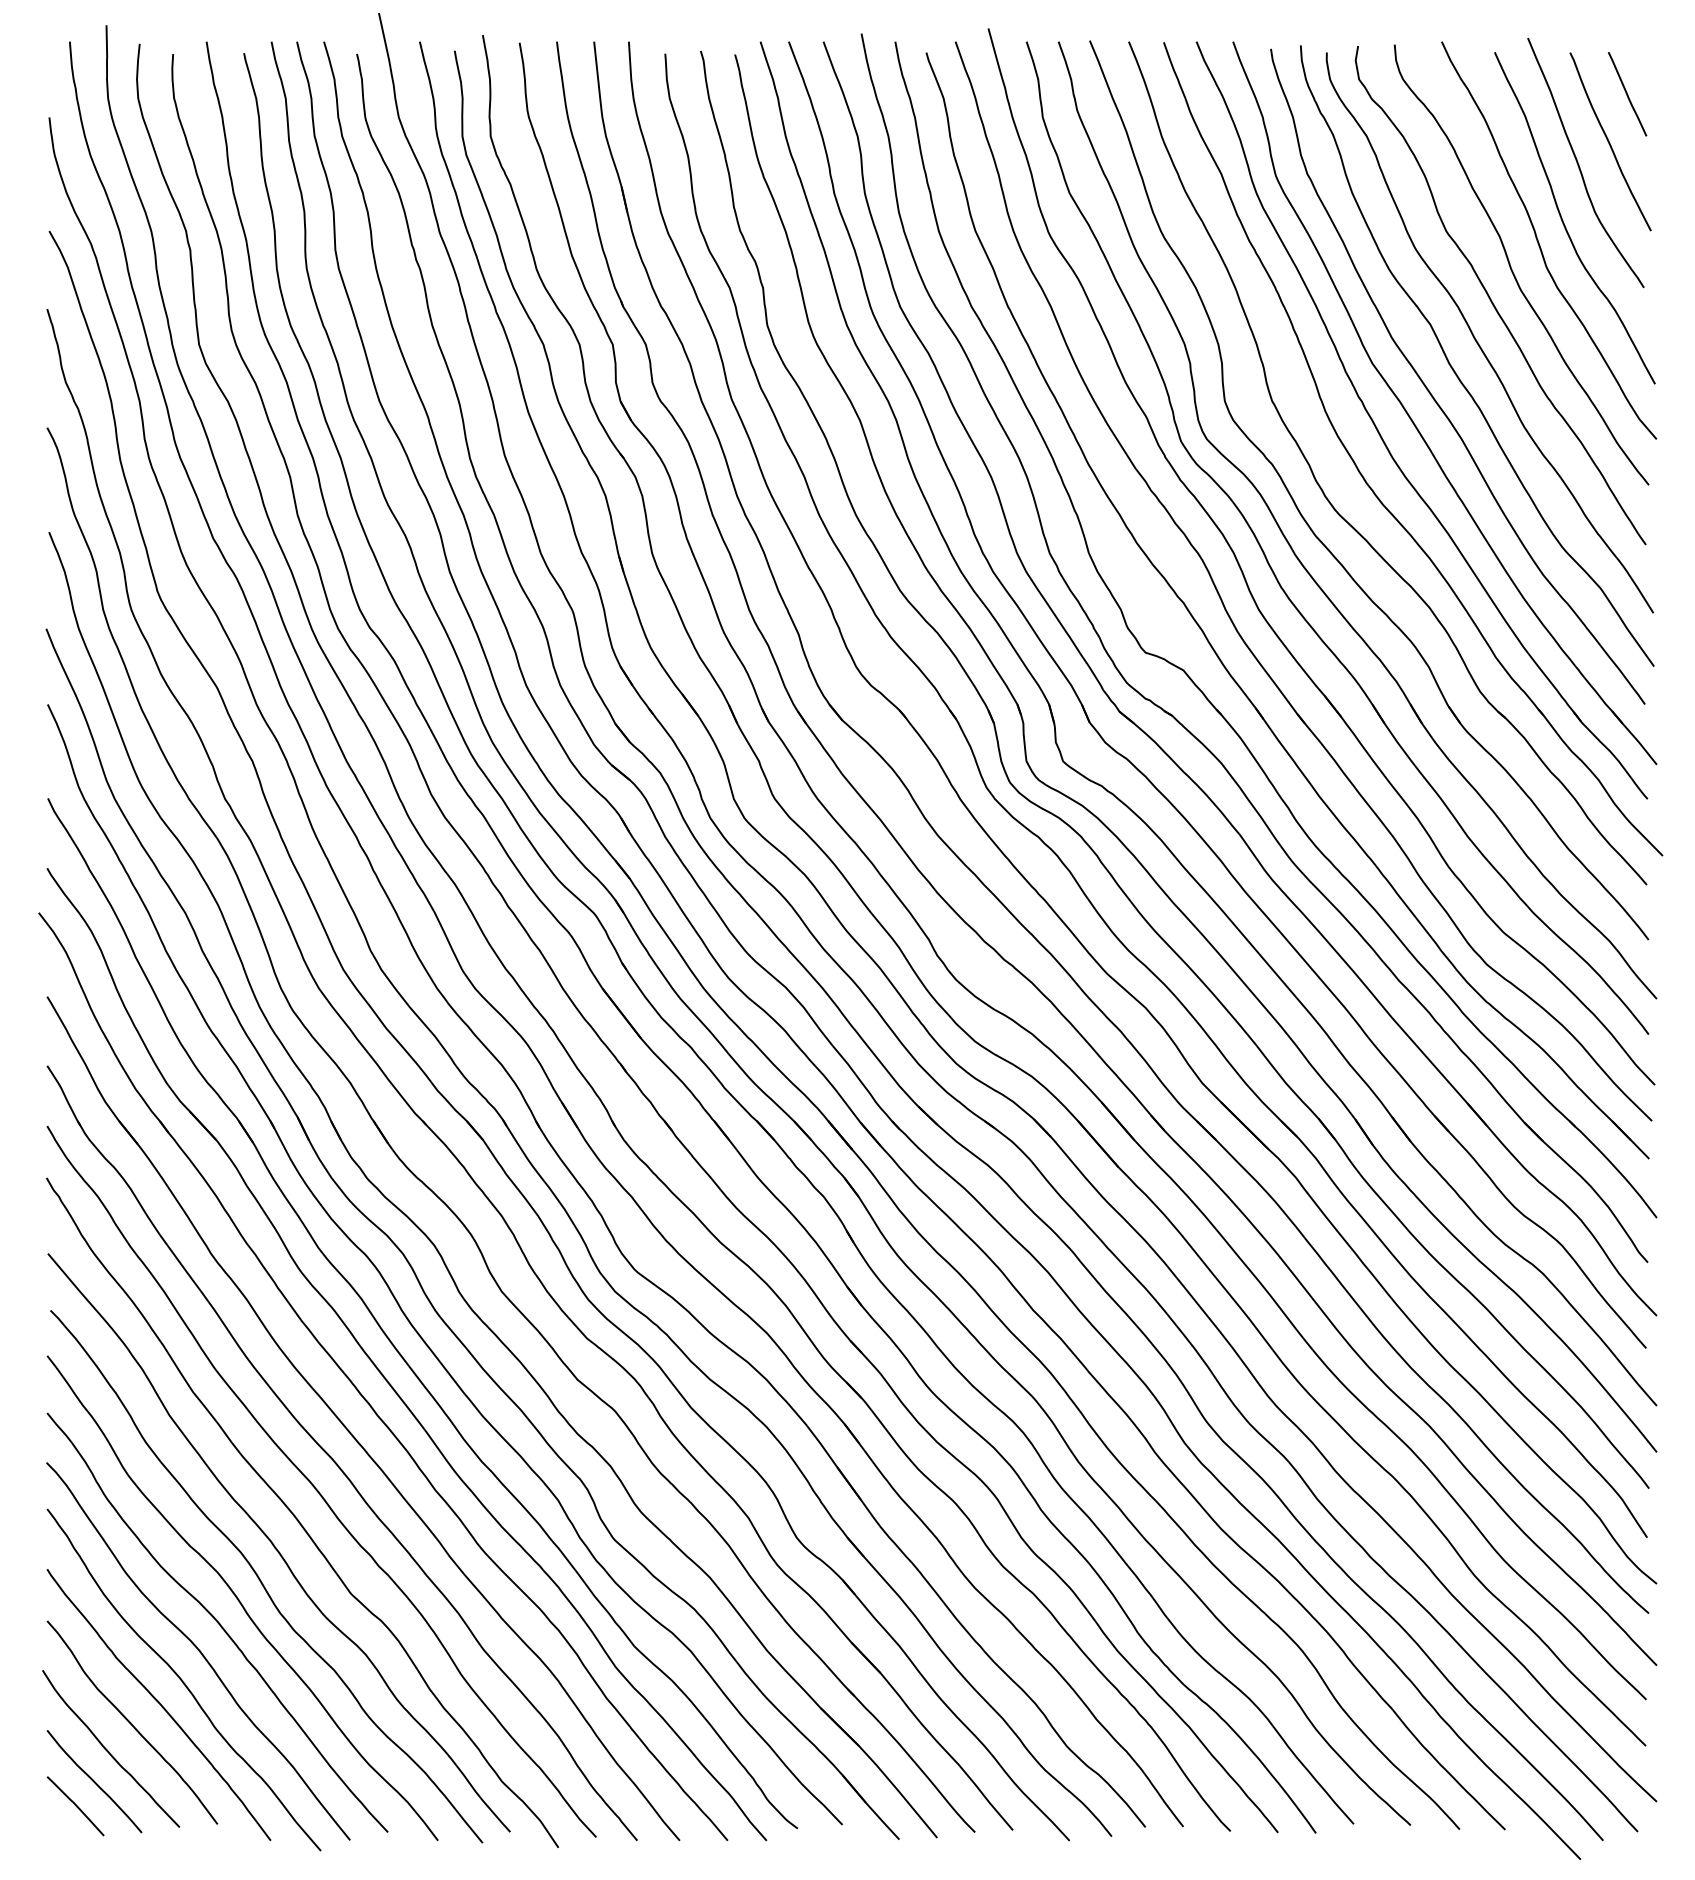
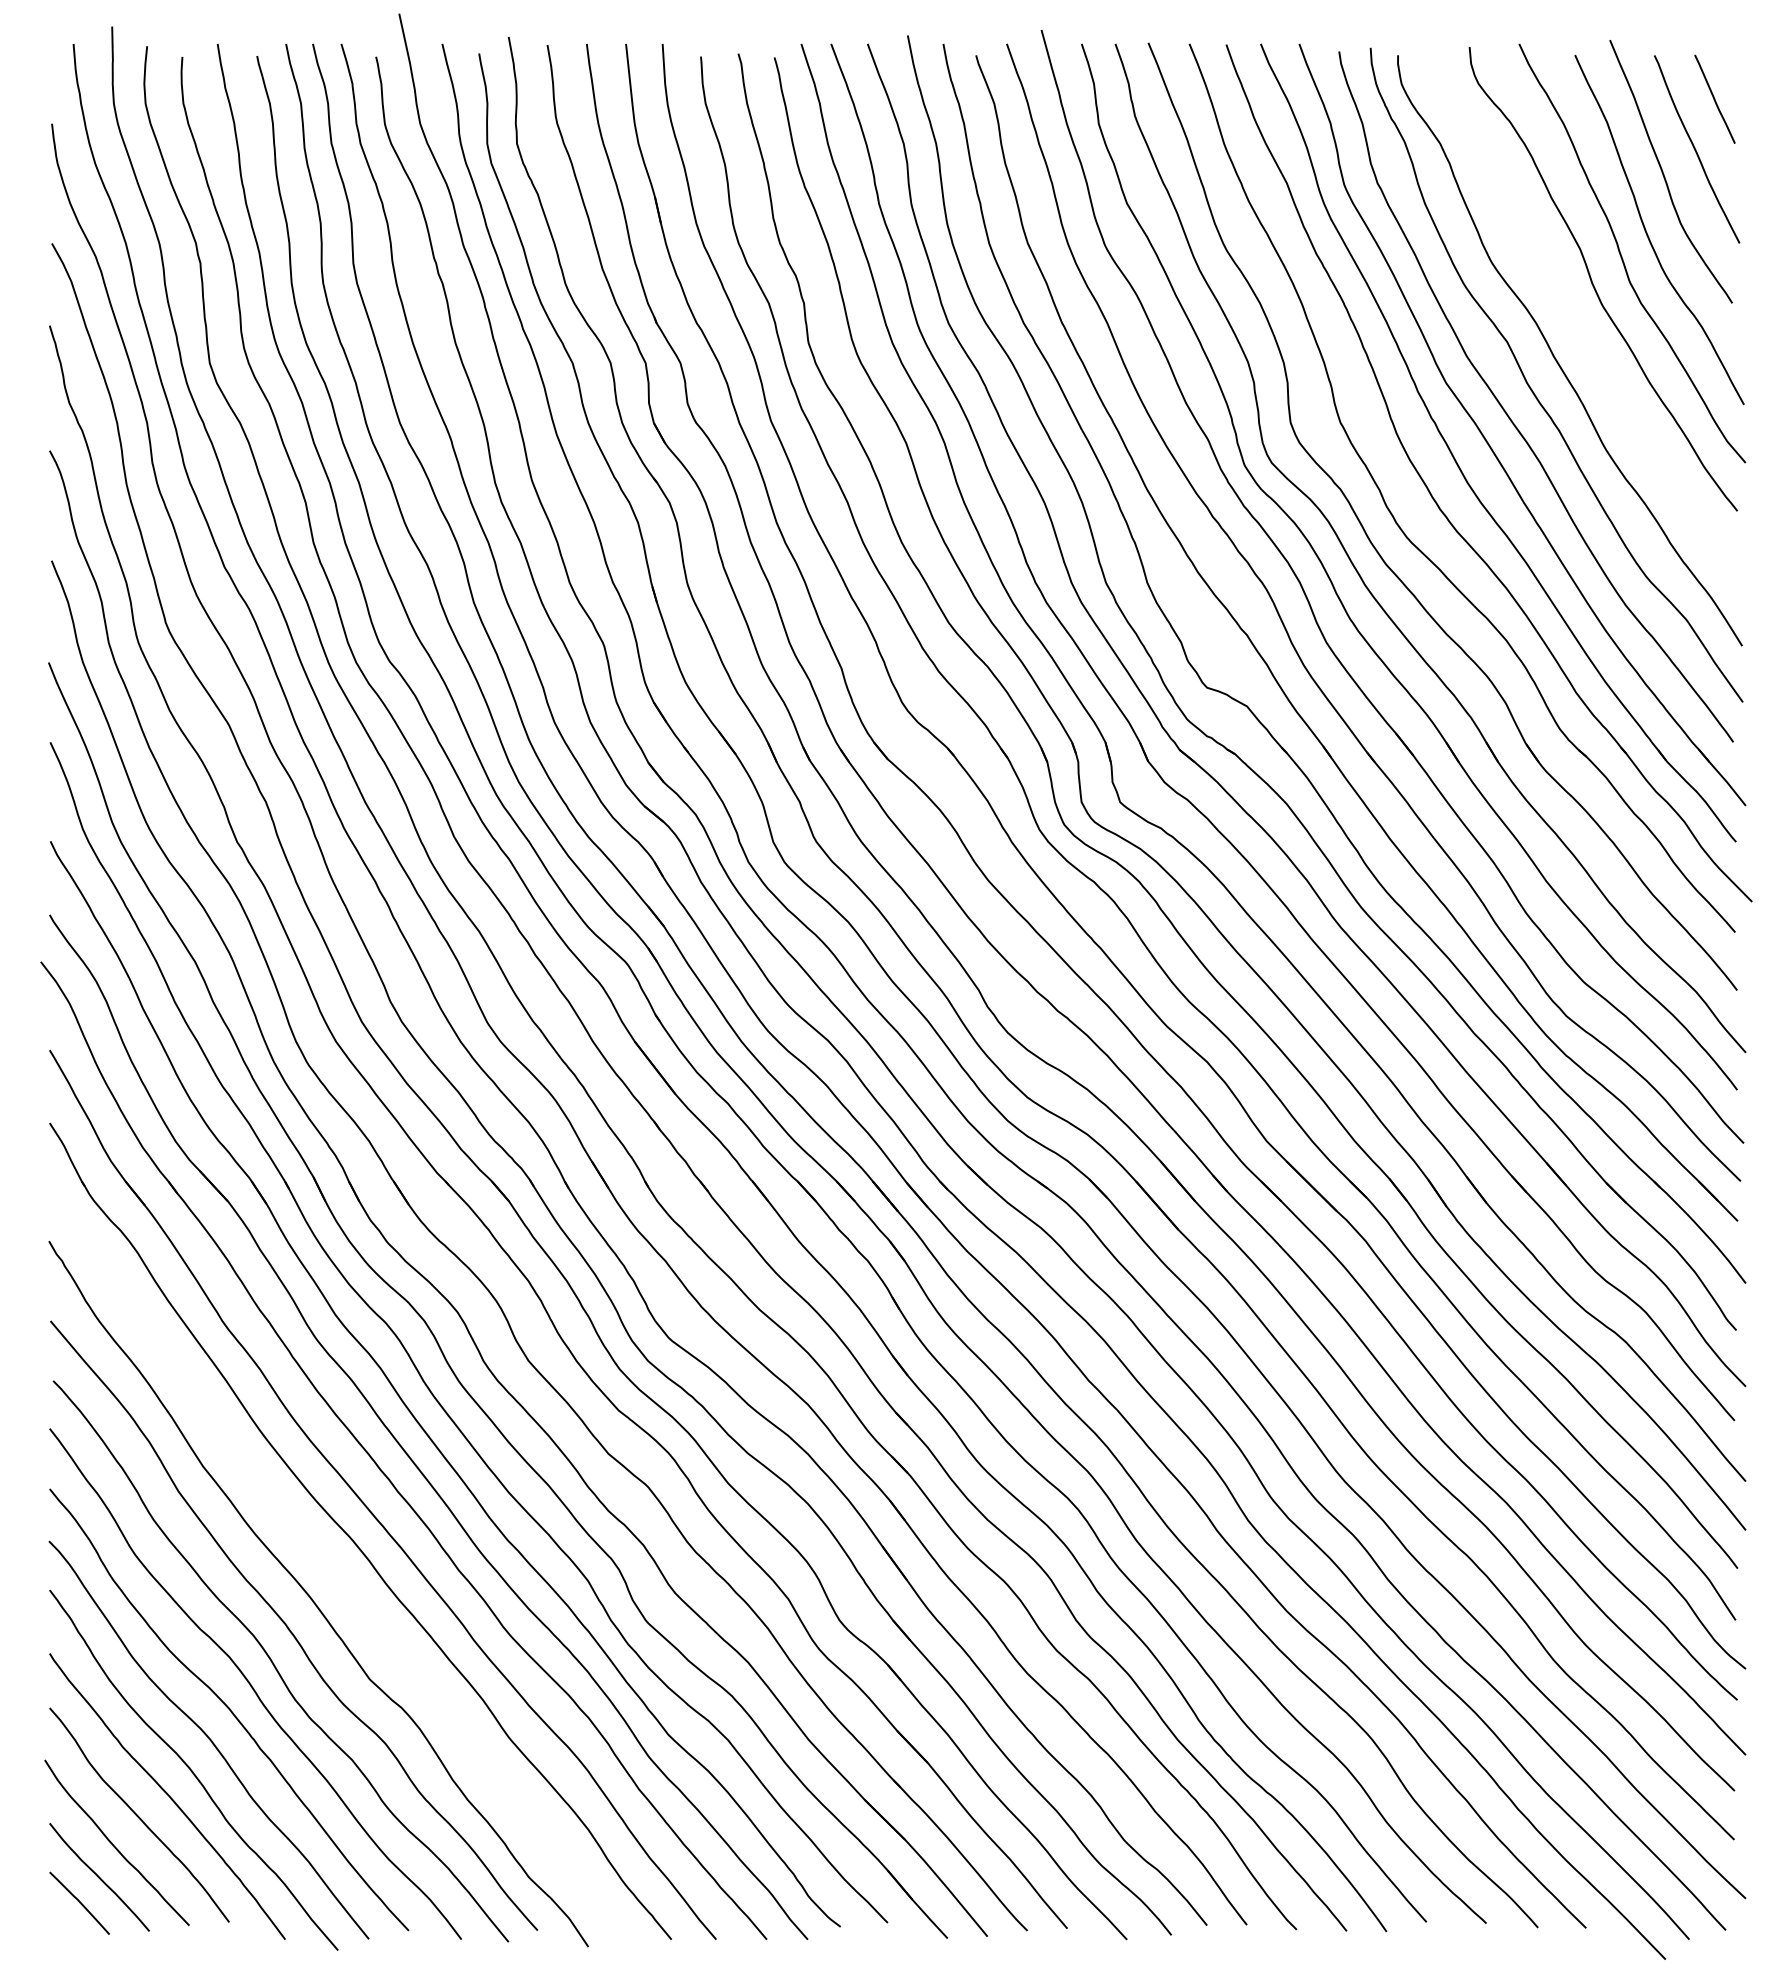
curve: (1491, 299) -> (1571, 315), removed
curve: (315, 1486) -> (332, 1566), removed

